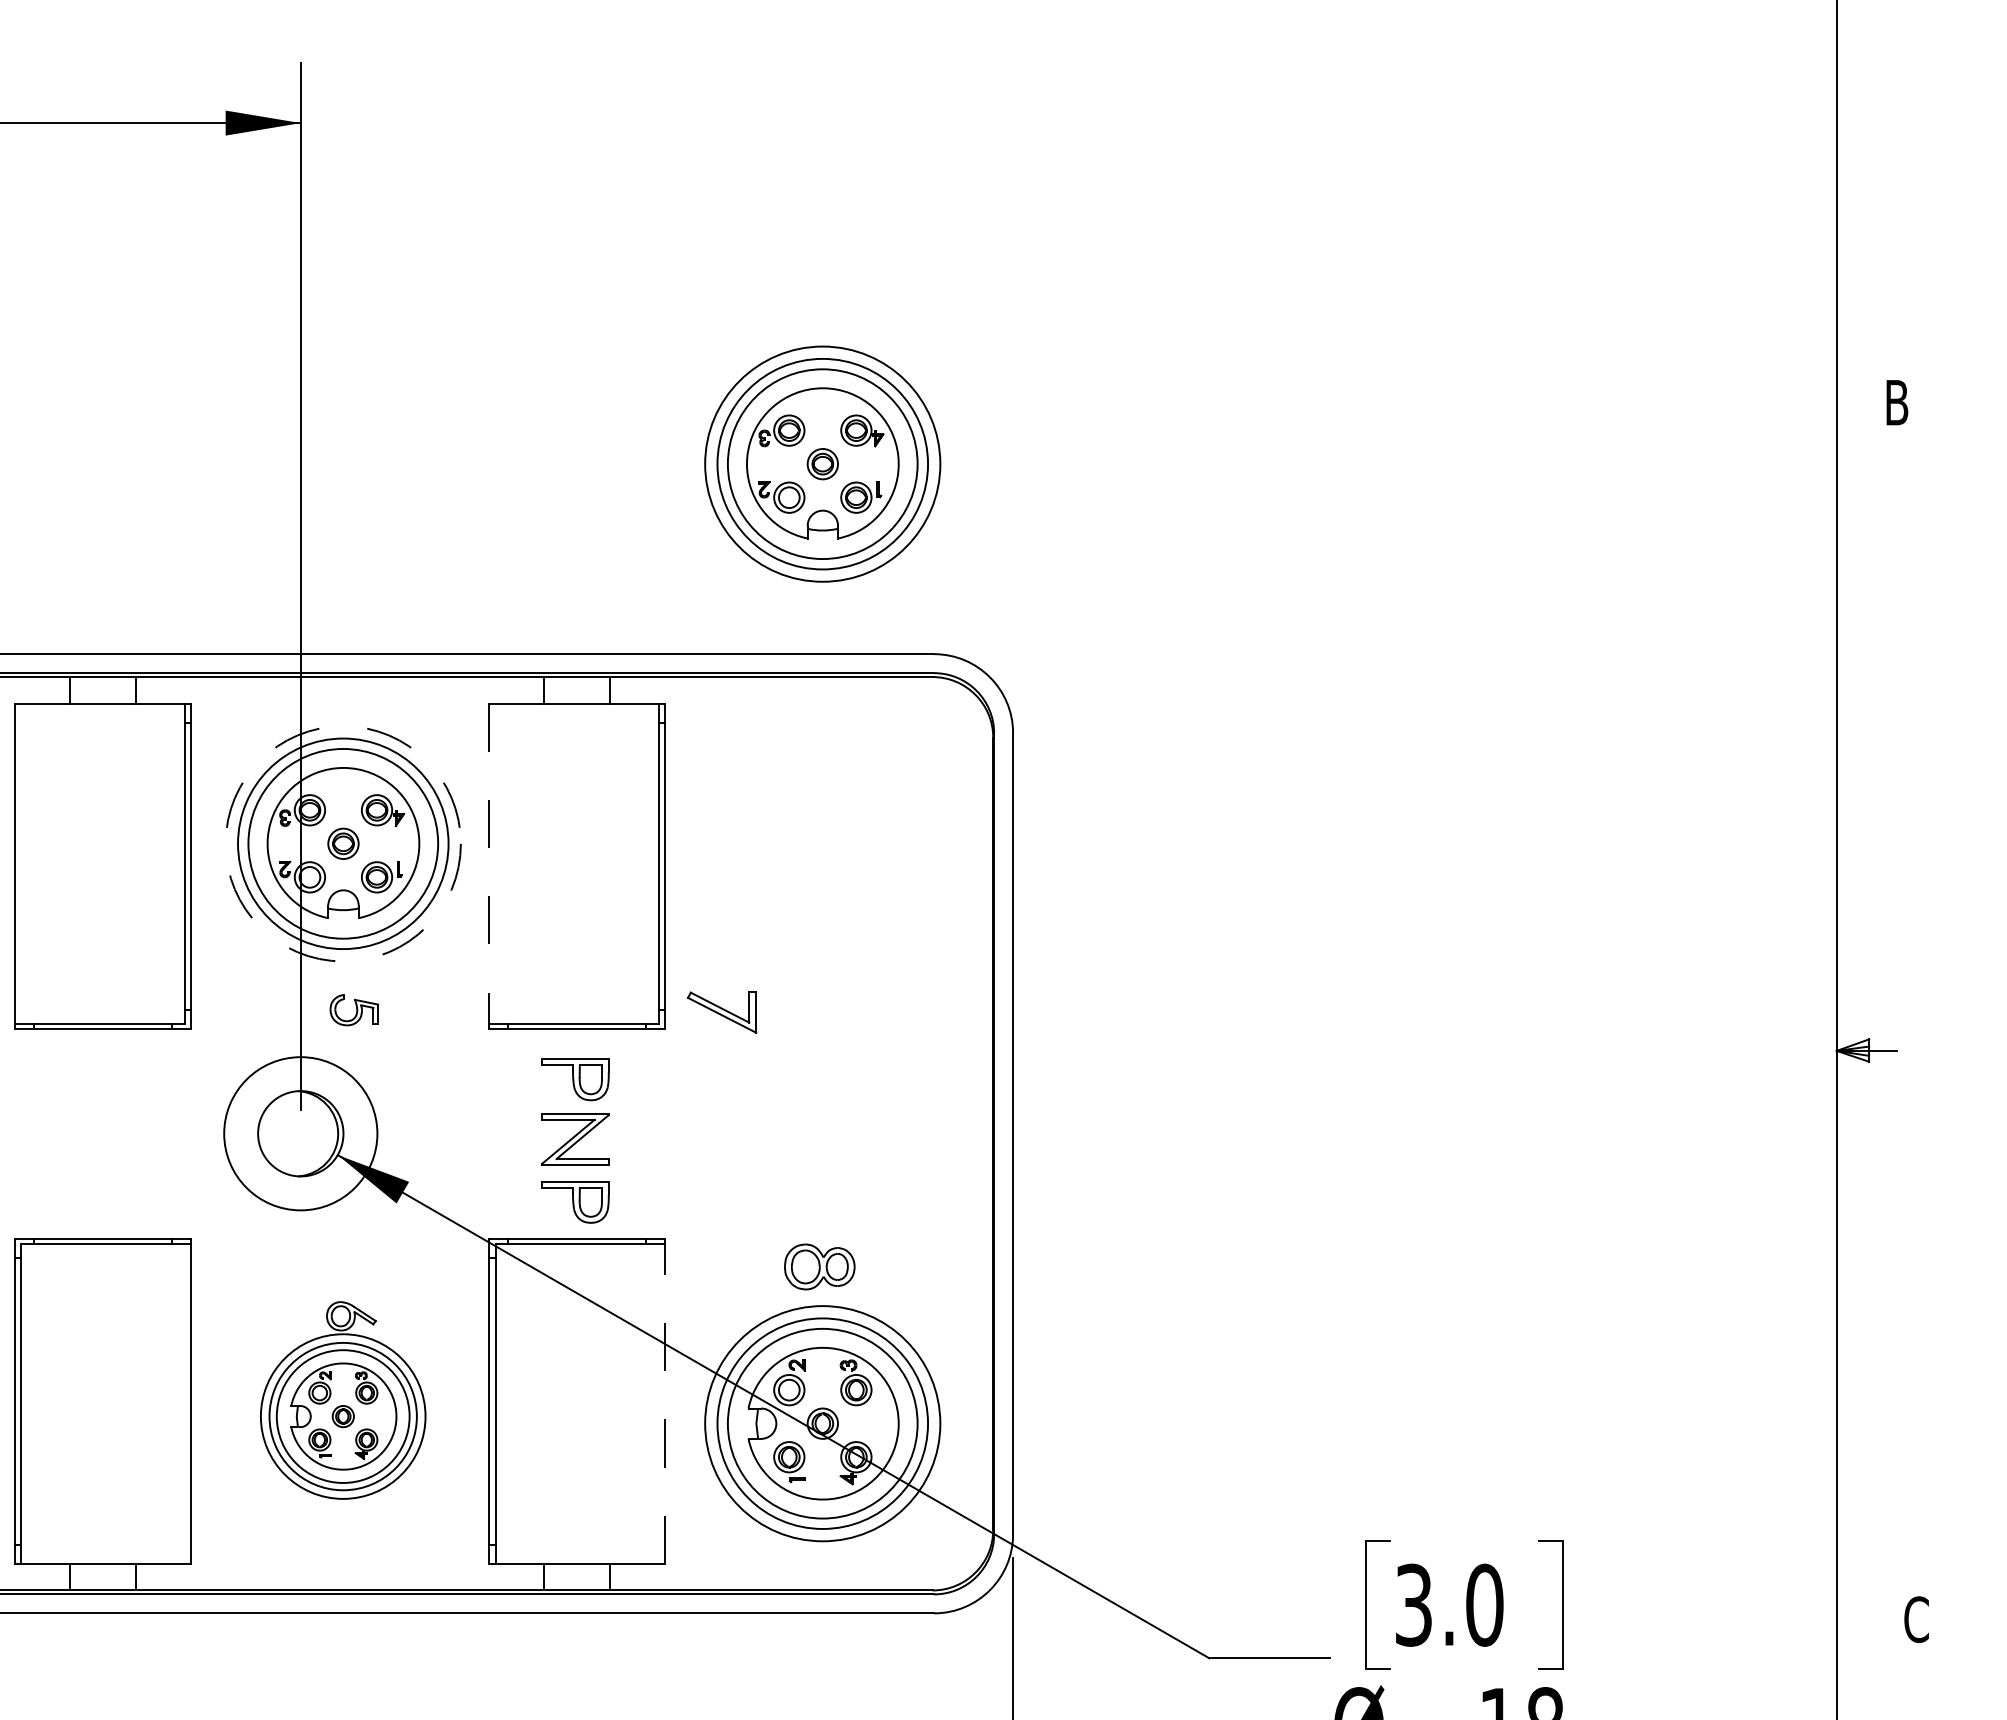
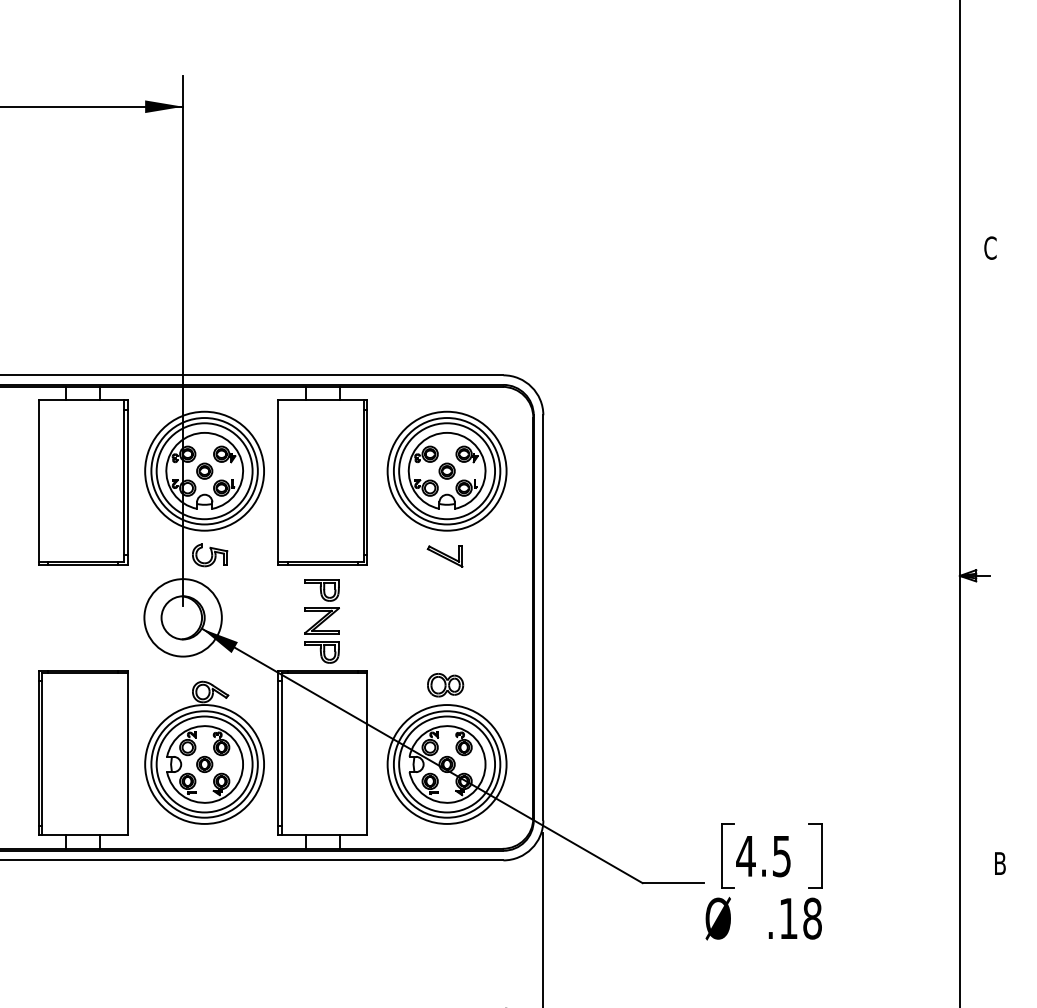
text: (1897, 401) -> (990, 247), B -> C
part: (821, 462) -> (446, 470), moved
circle: (343, 842) -> (204, 470), dashed -> solid
line: (489, 868) -> (278, 483), dashed -> solid
part: (354, 1010) -> (210, 555), size x1.43
part: (720, 1012) -> (444, 556), moved
part: (343, 1399) -> (204, 752), size x1.43
line: (665, 1399) -> (367, 752), dashed -> solid
text: (1448, 1605) -> (763, 856), 3.0 -> 4.5
text: (1917, 1619) -> (1000, 863), C -> B

